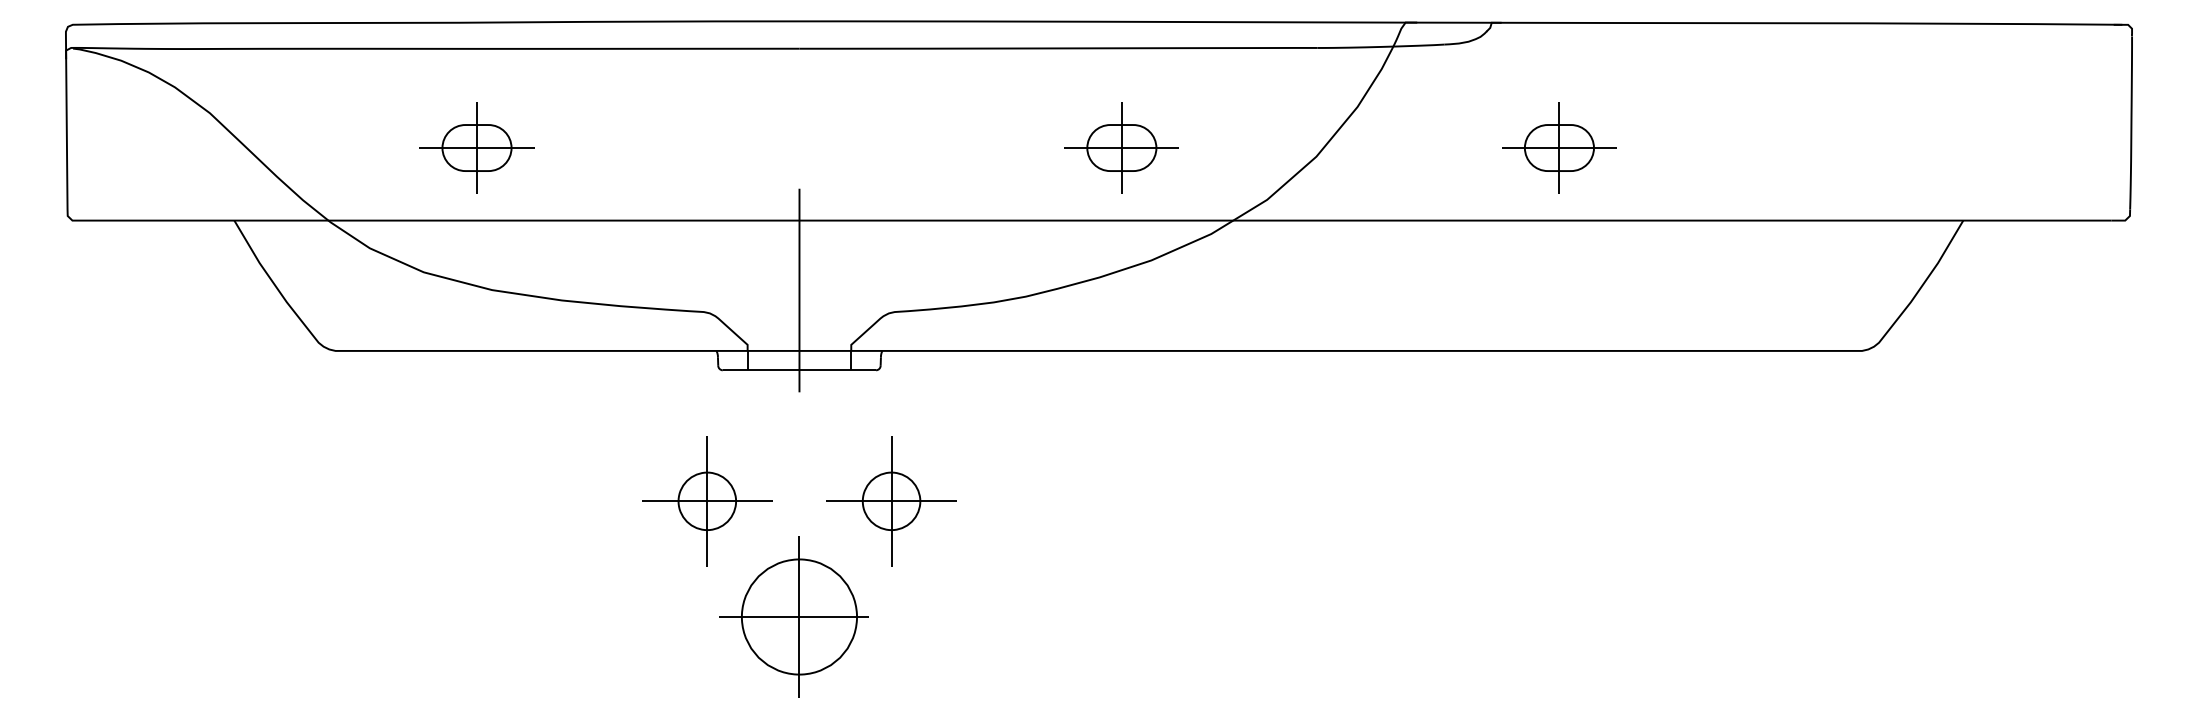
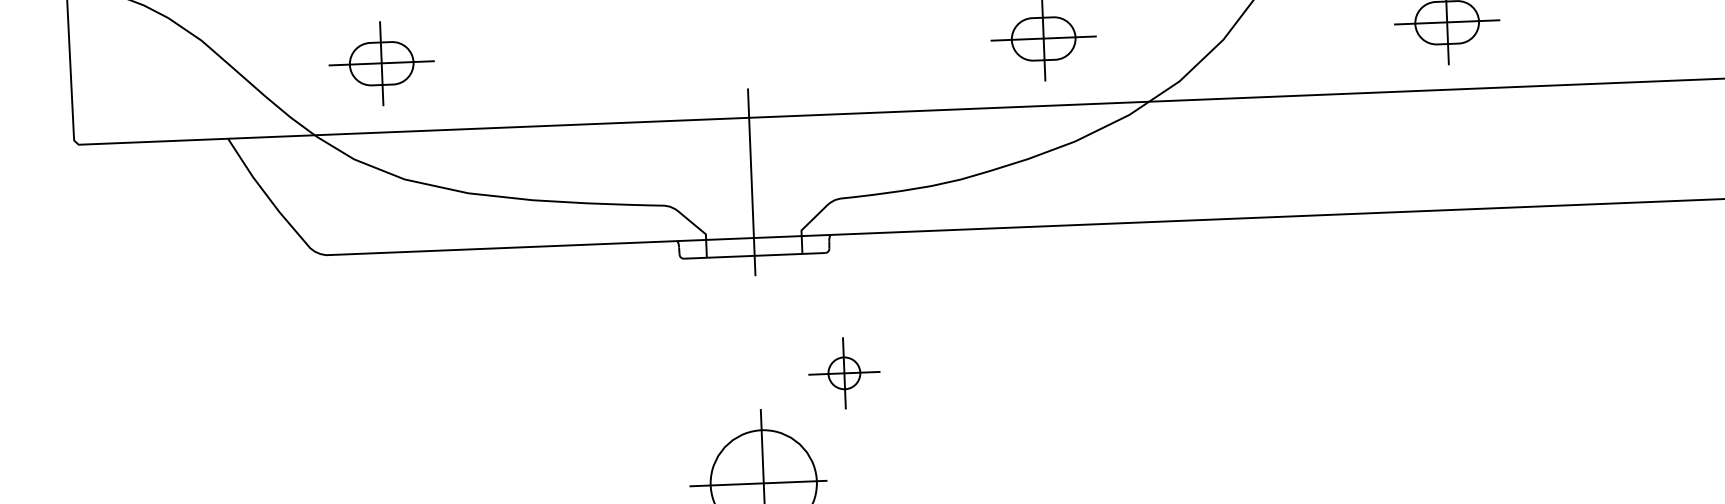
part: (476, 147) -> (381, 63), moved
part: (707, 501) -> (674, 380), removed
part: (891, 501) -> (844, 373), size x0.6

